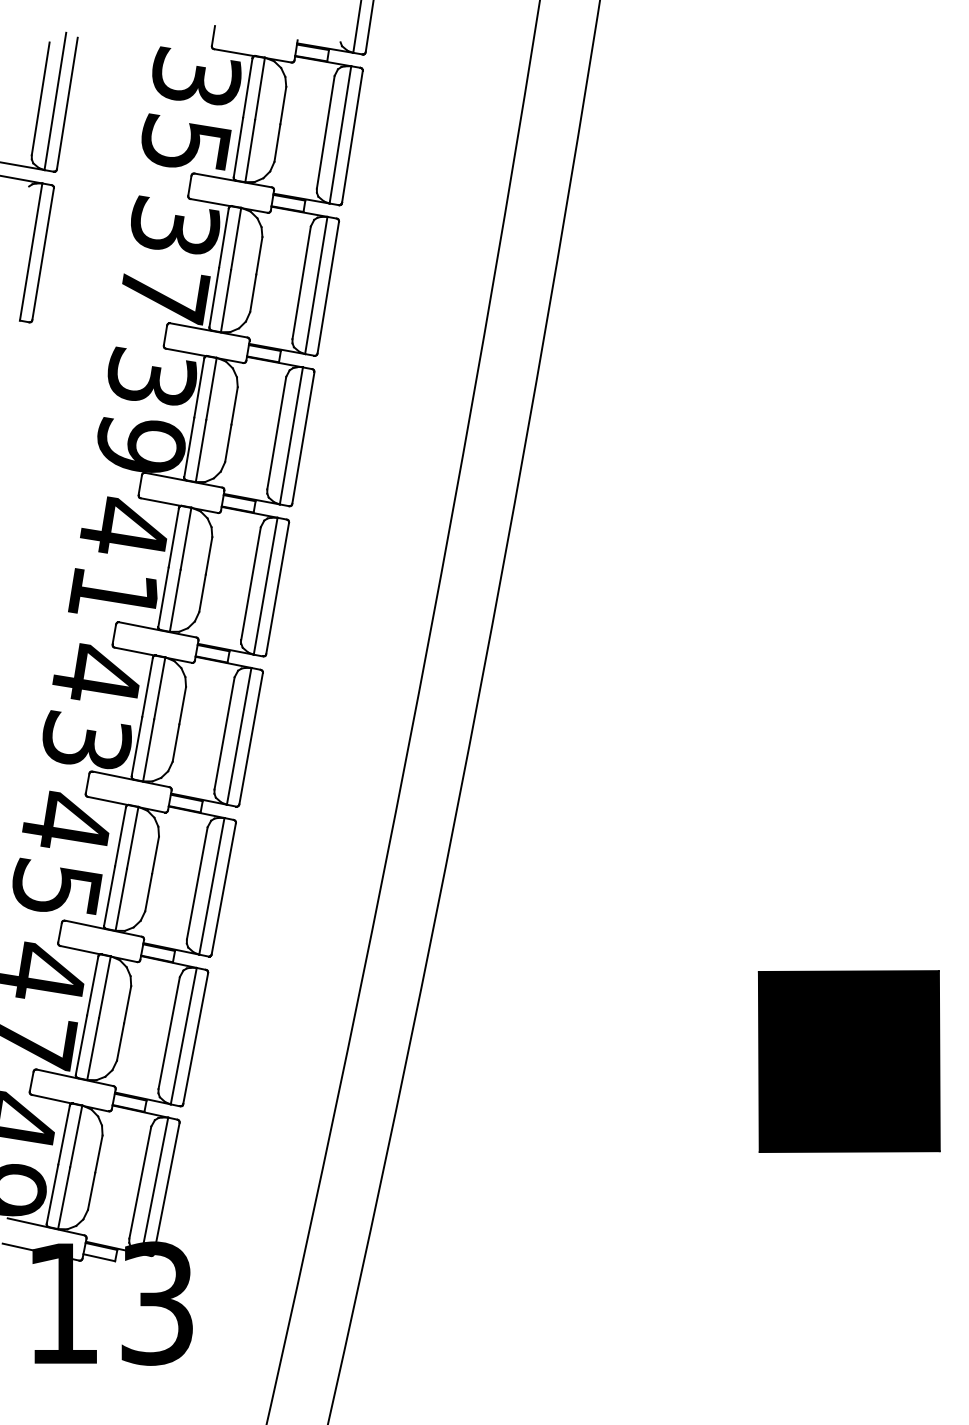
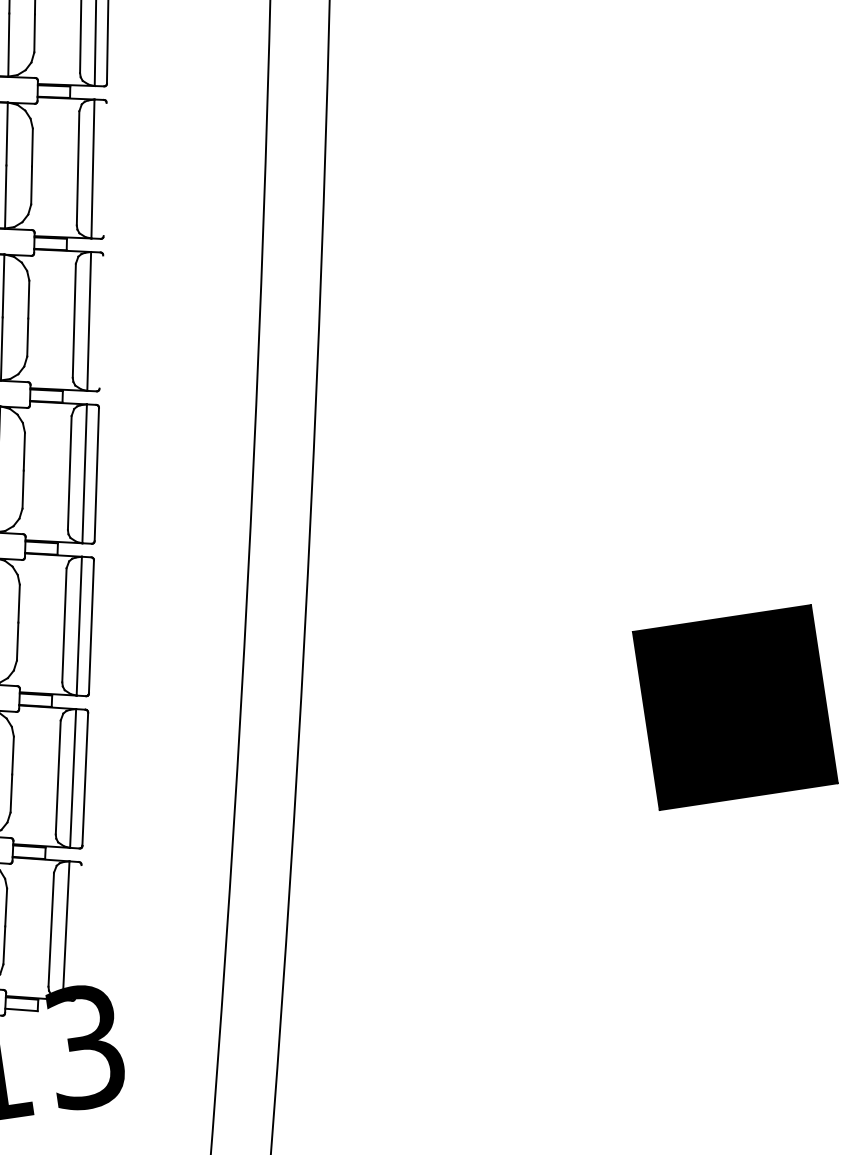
line: (303, 437) -> (105, 168), removed
line: (277, 588) -> (101, 322), removed
line: (166, 1188) -> (78, 931), removed

